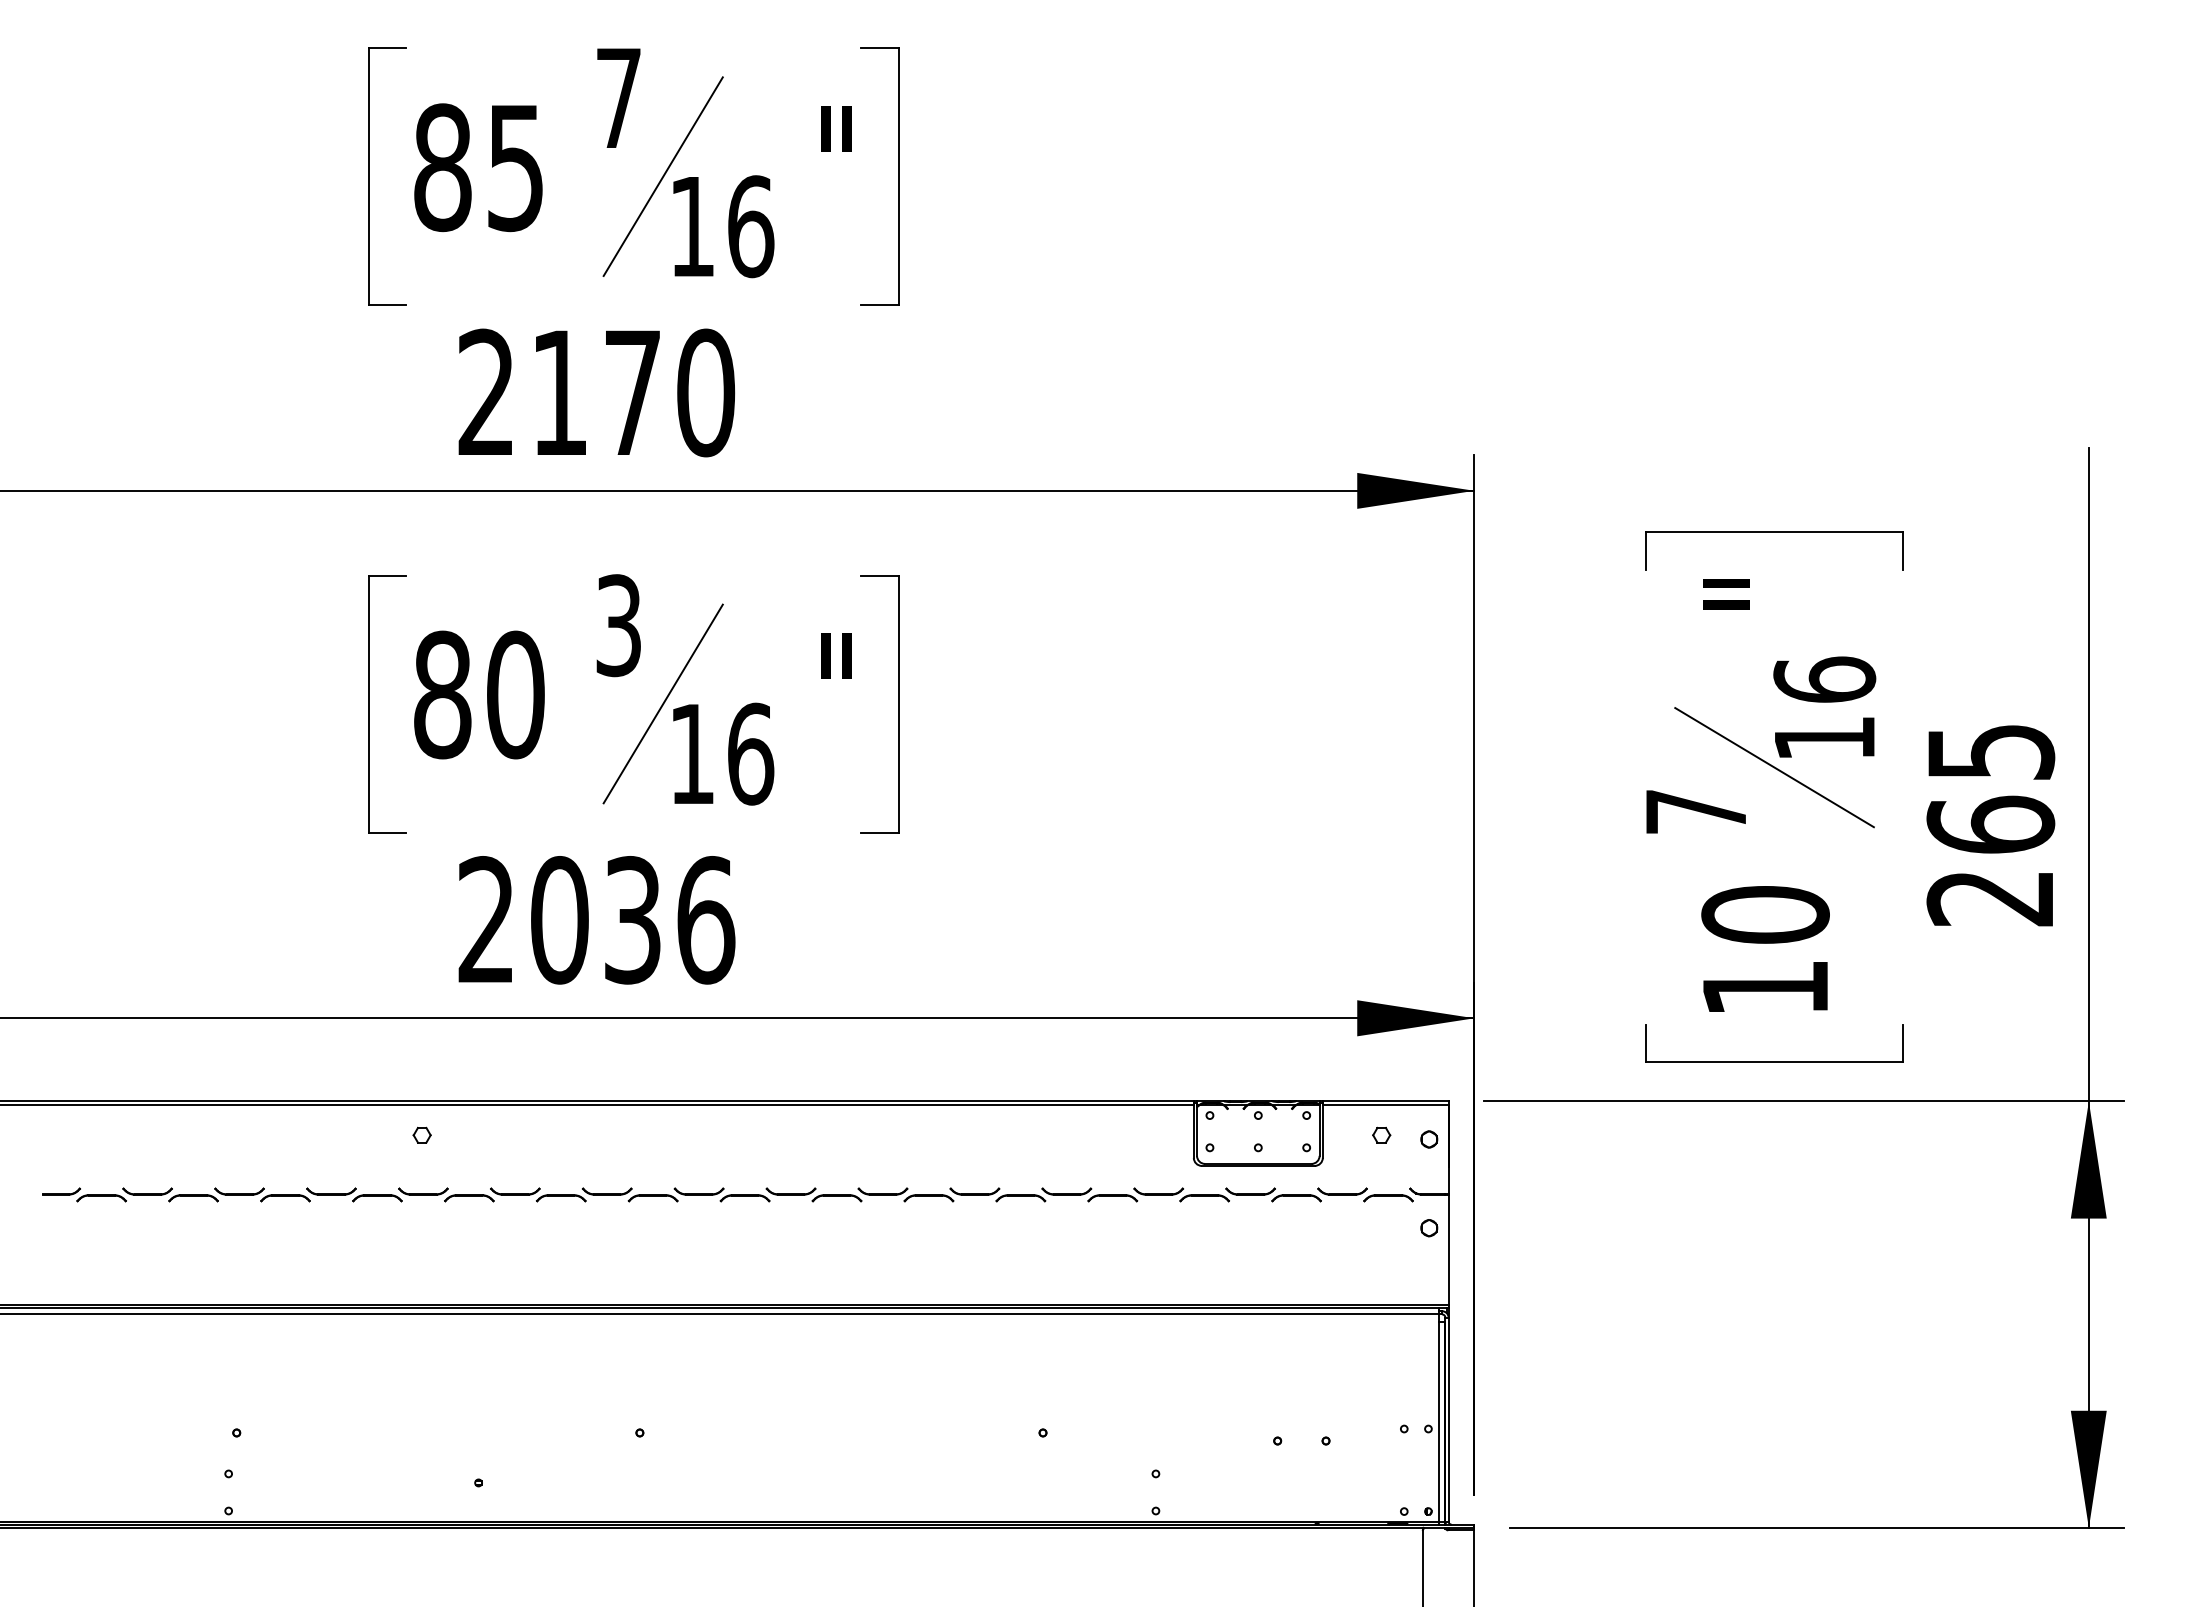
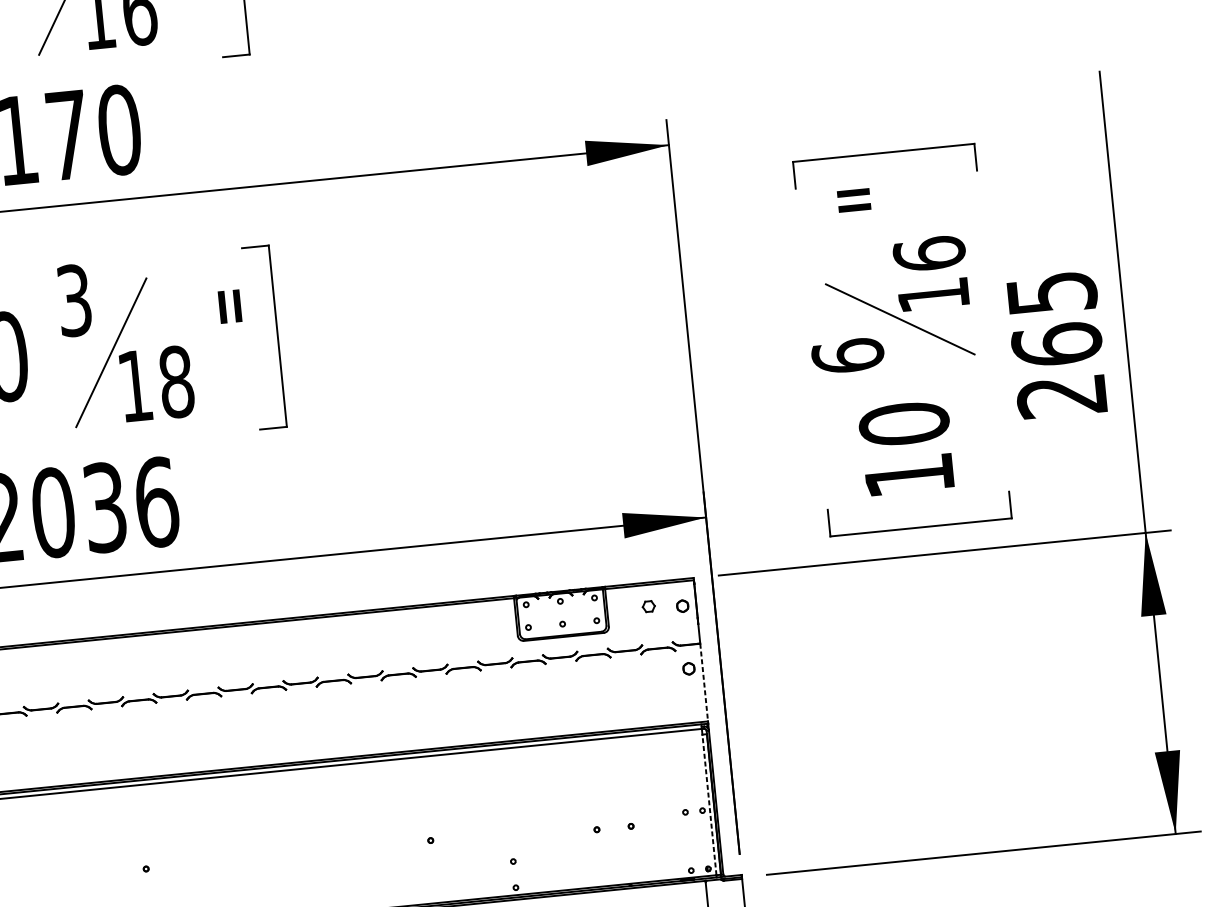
text: (751, 753) -> (177, 381), 16 -> 18
text: (1695, 811) -> (847, 355), 7 -> 6
line: (1448, 1250) -> (704, 683), solid -> dashed
line: (1438, 1421) -> (709, 804), solid -> dashed

